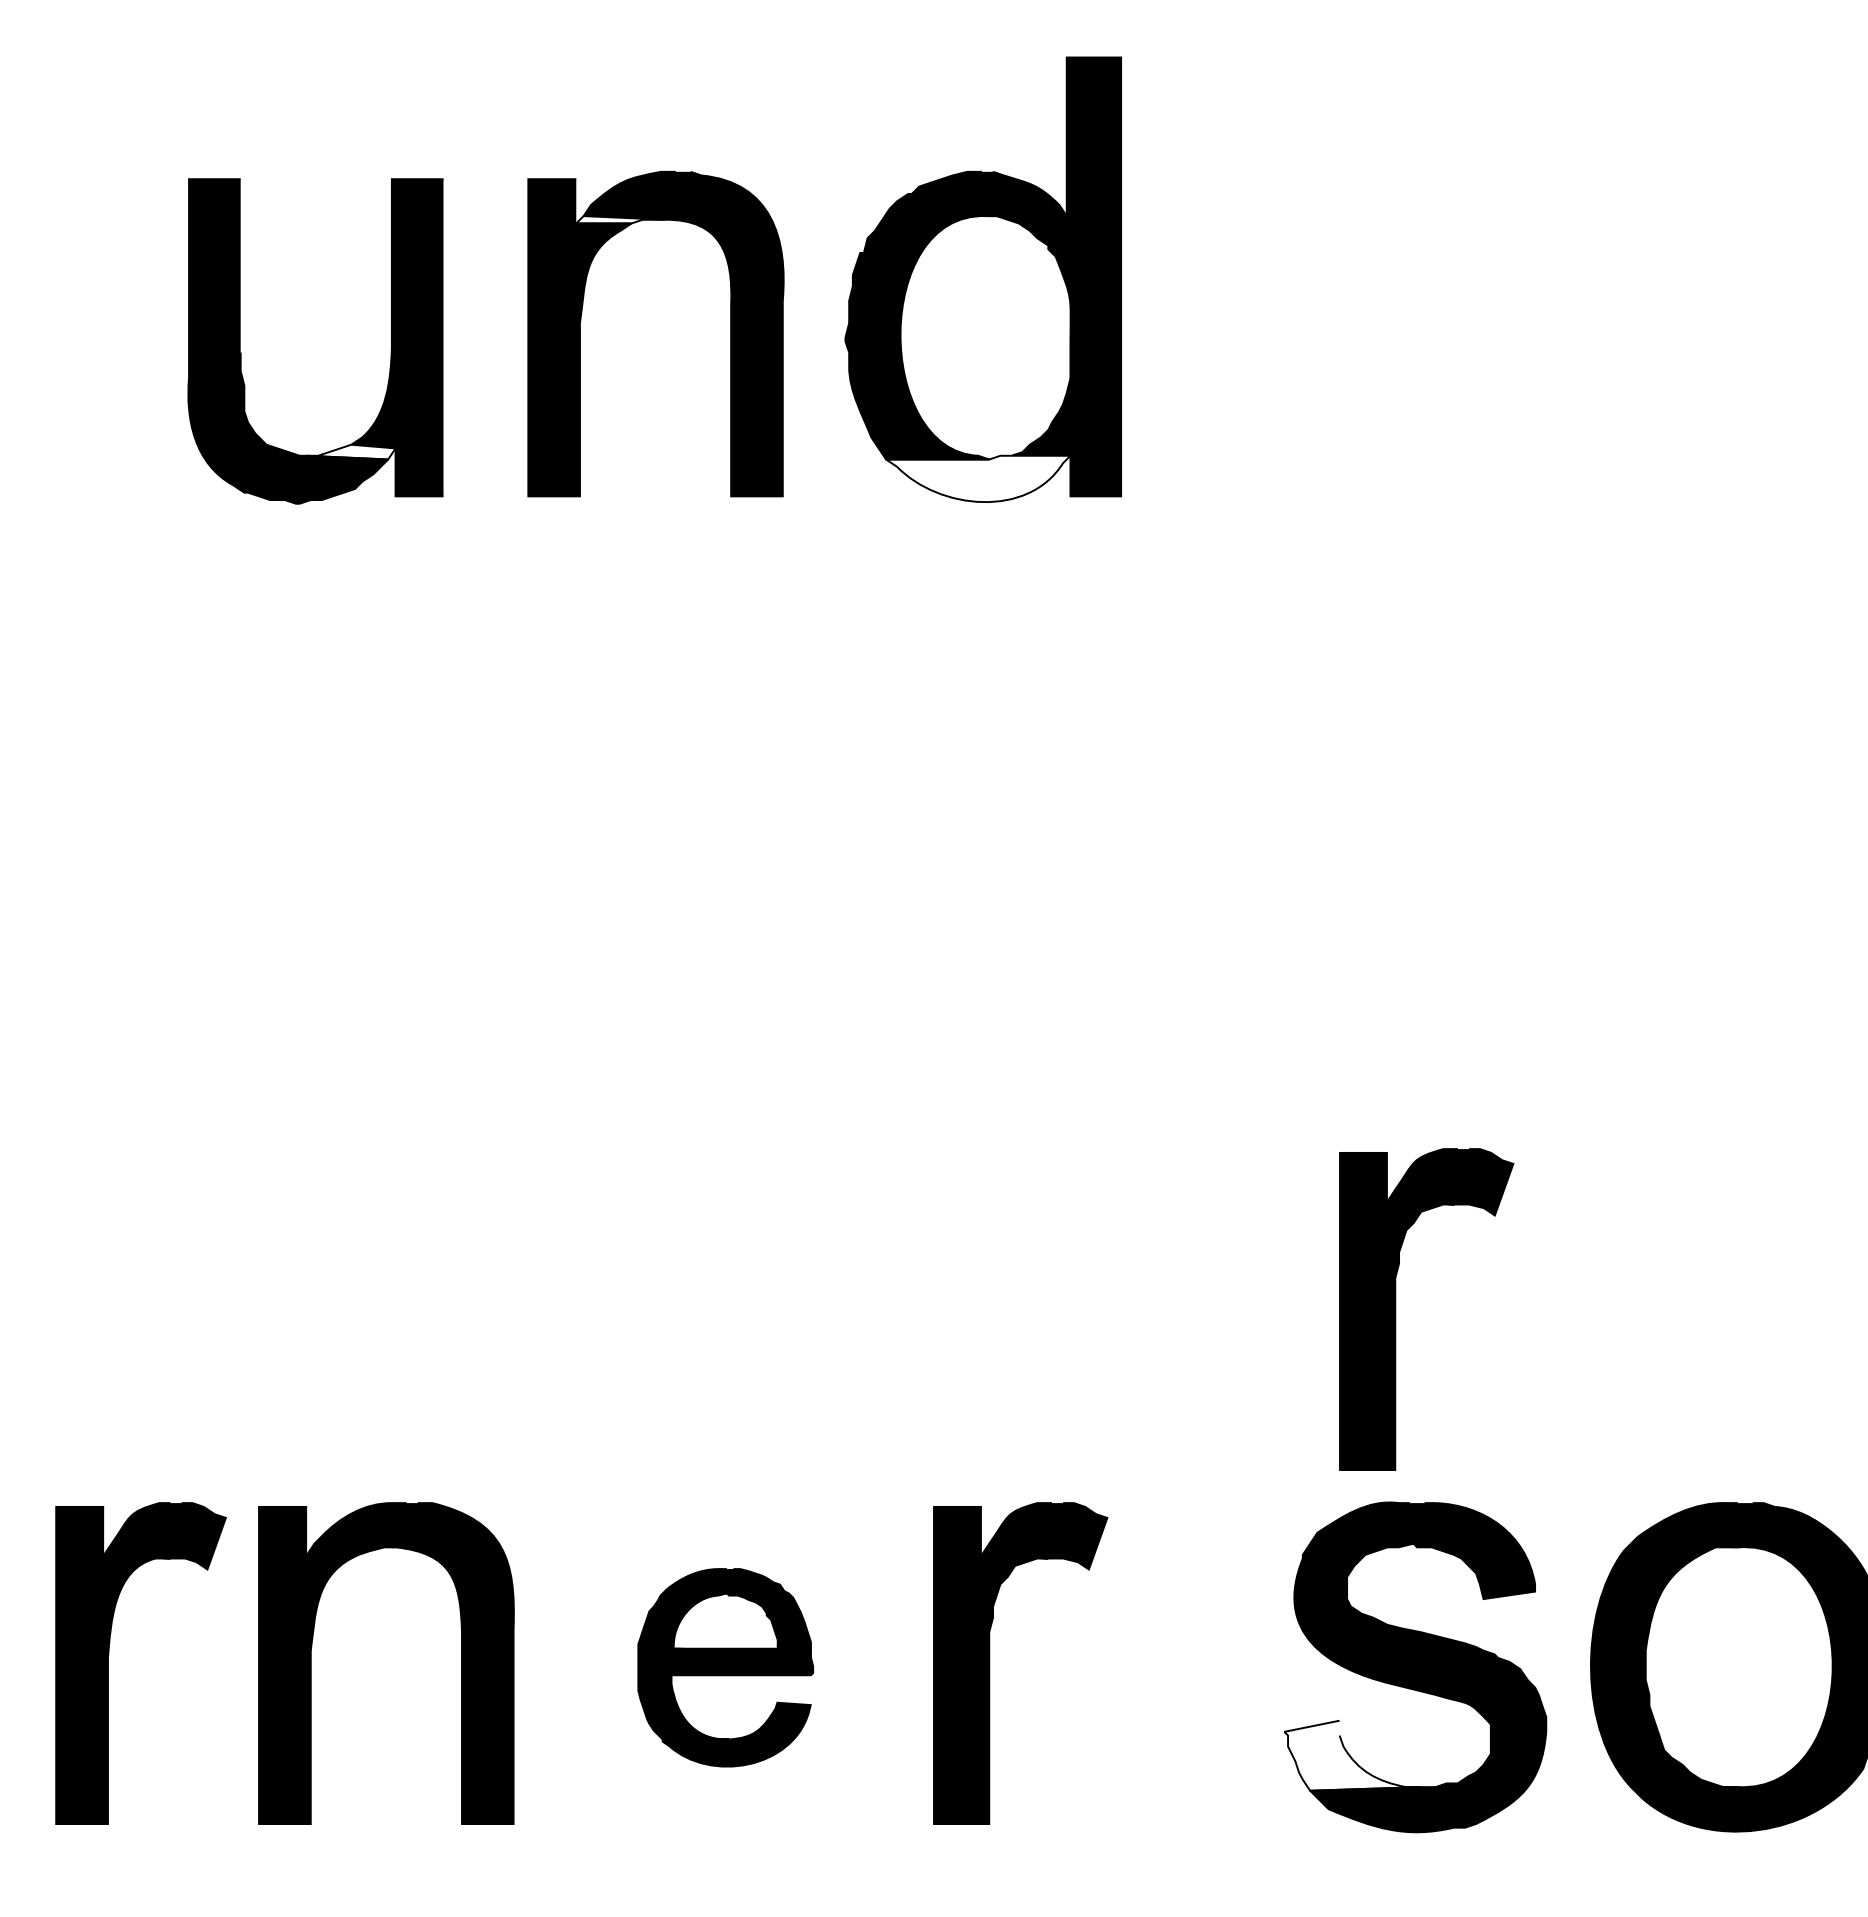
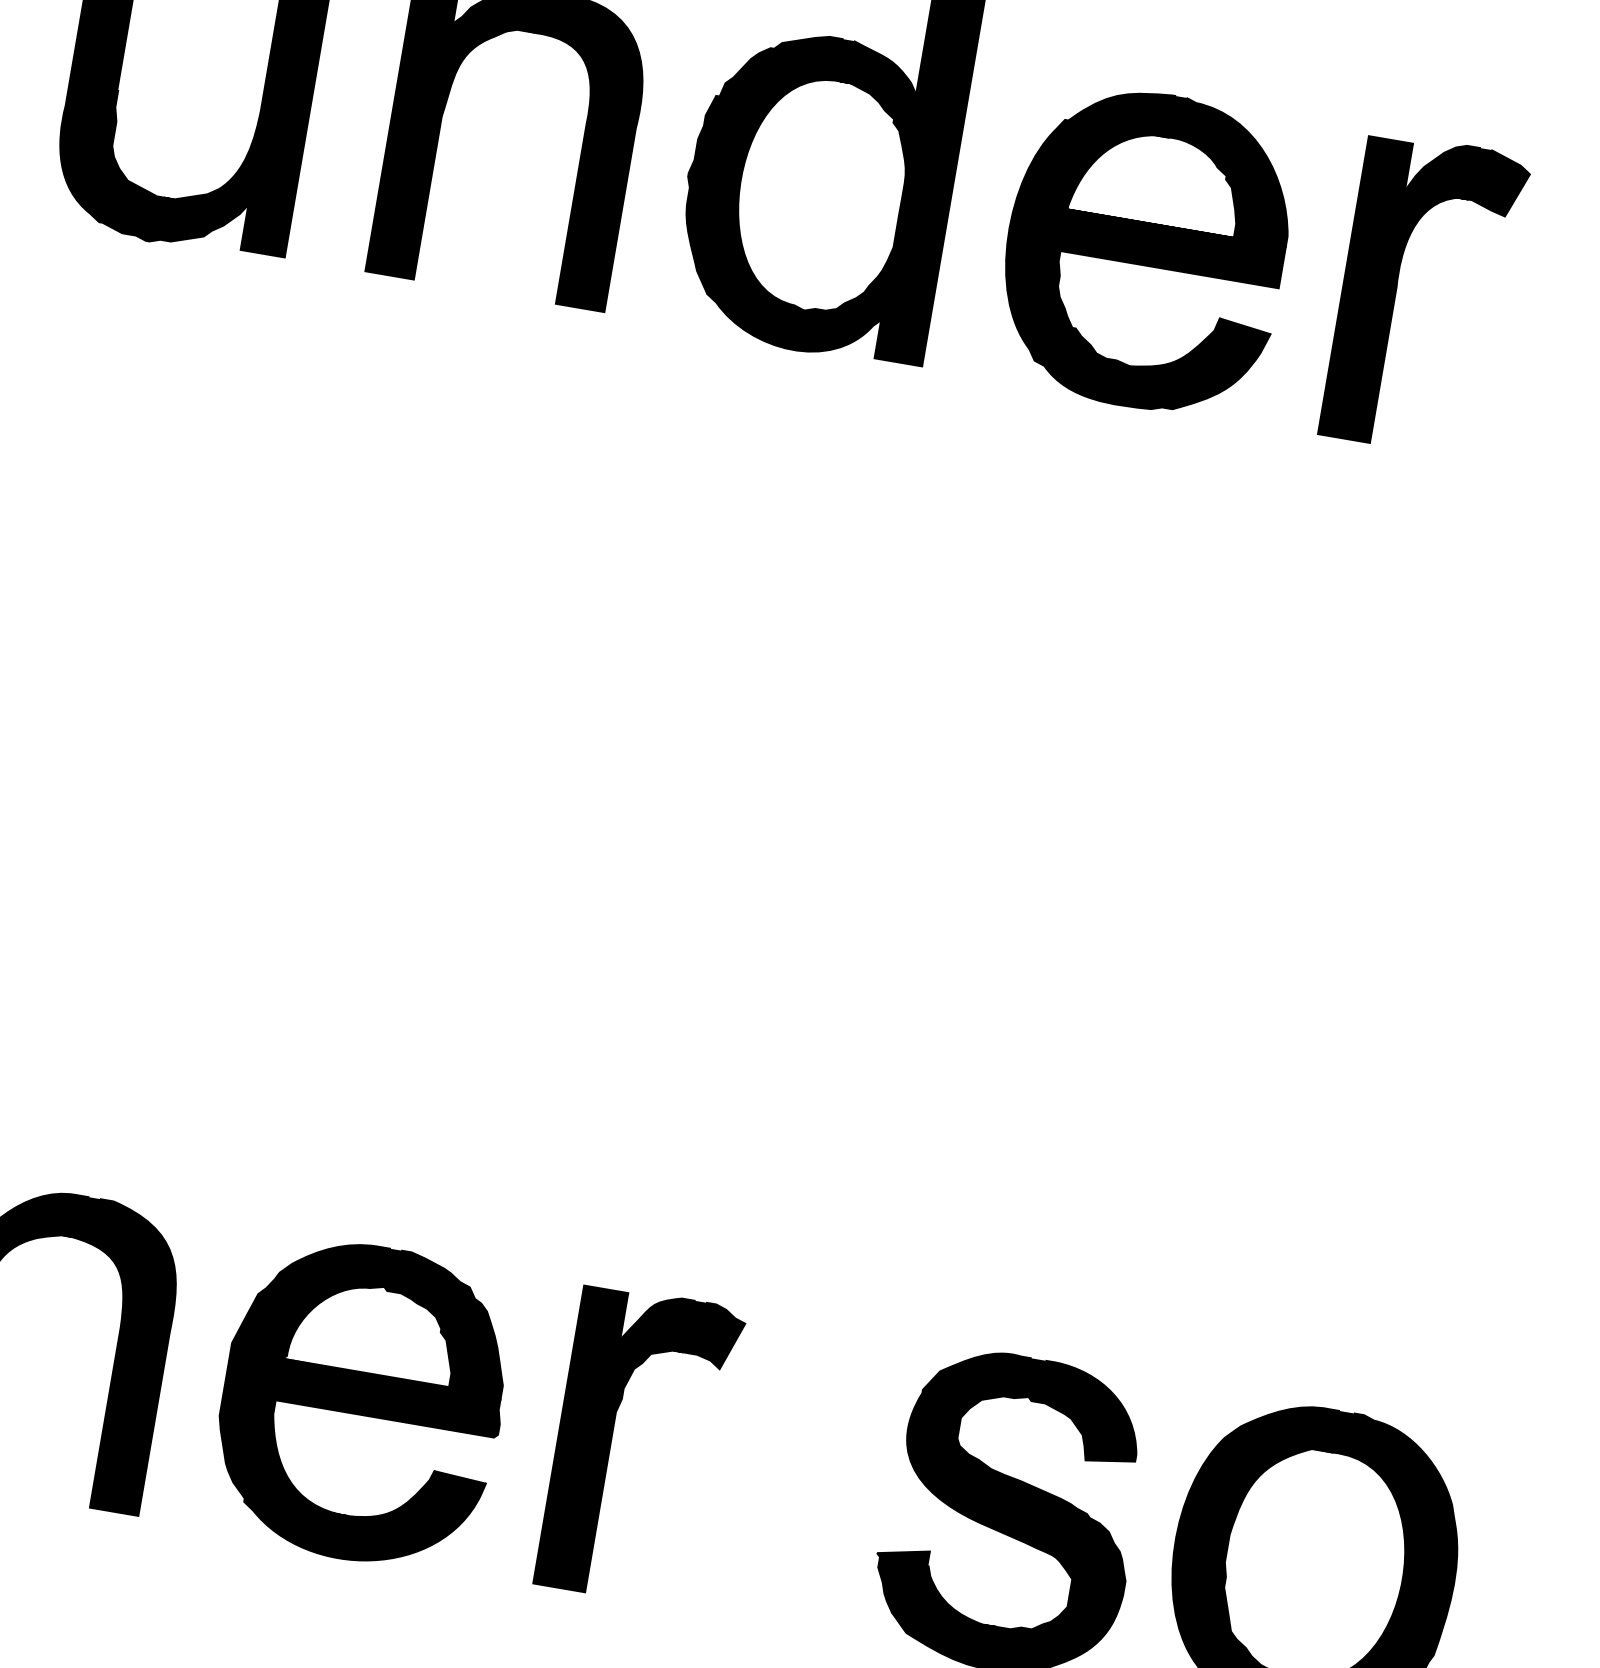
fill: (620, 219) -> (496, 25), added
part: (1598, 333) -> (1396, 290), added
part: (1331, 336) -> (1145, 250), added
fill: (351, 451) -> (206, 200), added
fill: (978, 478) -> (791, 326), added
part: (1396, 1309) -> (1050, 1174), removed
part: (725, 1667) -> (362, 1402), size x1.67
fill: (1352, 1755) -> (937, 1586), added

